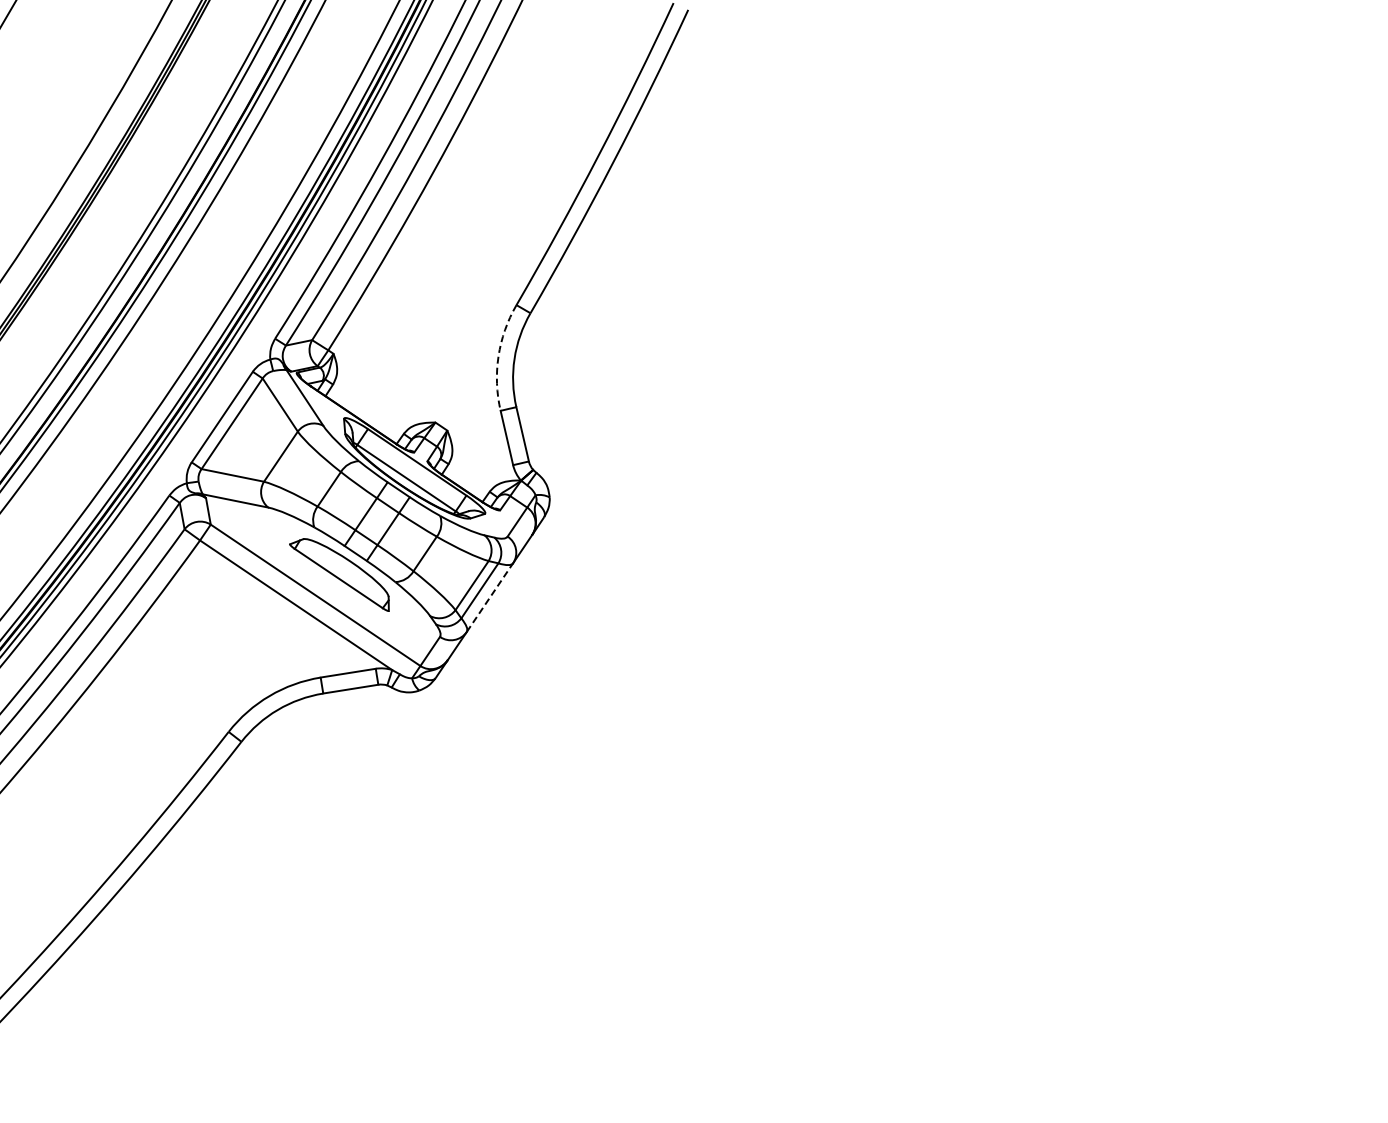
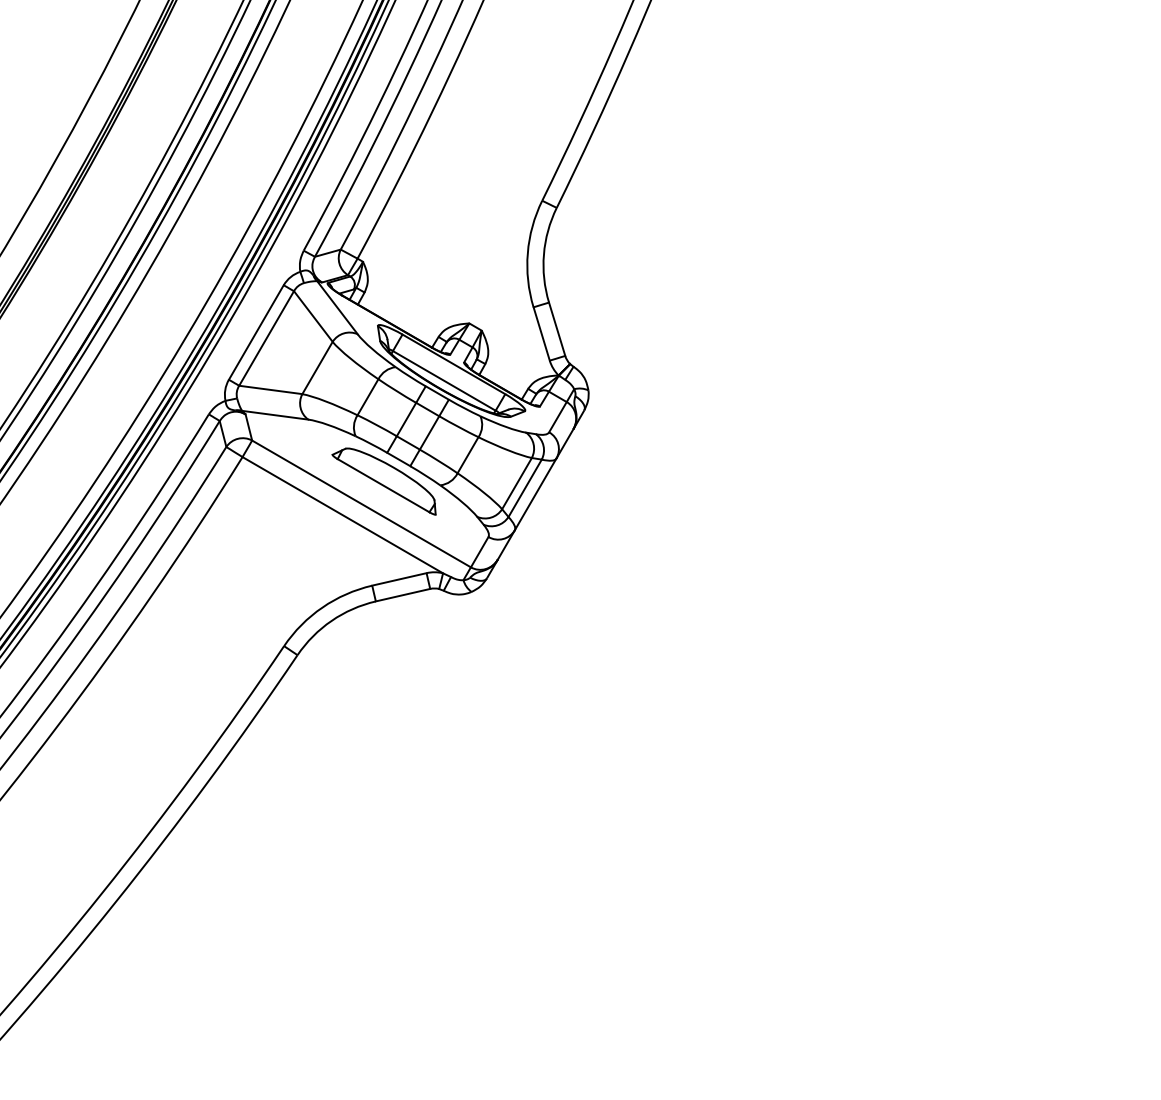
arc: (498, 356) -> (527, 253), dashed -> solid
line: (490, 597) -> (536, 494), dashed -> solid

